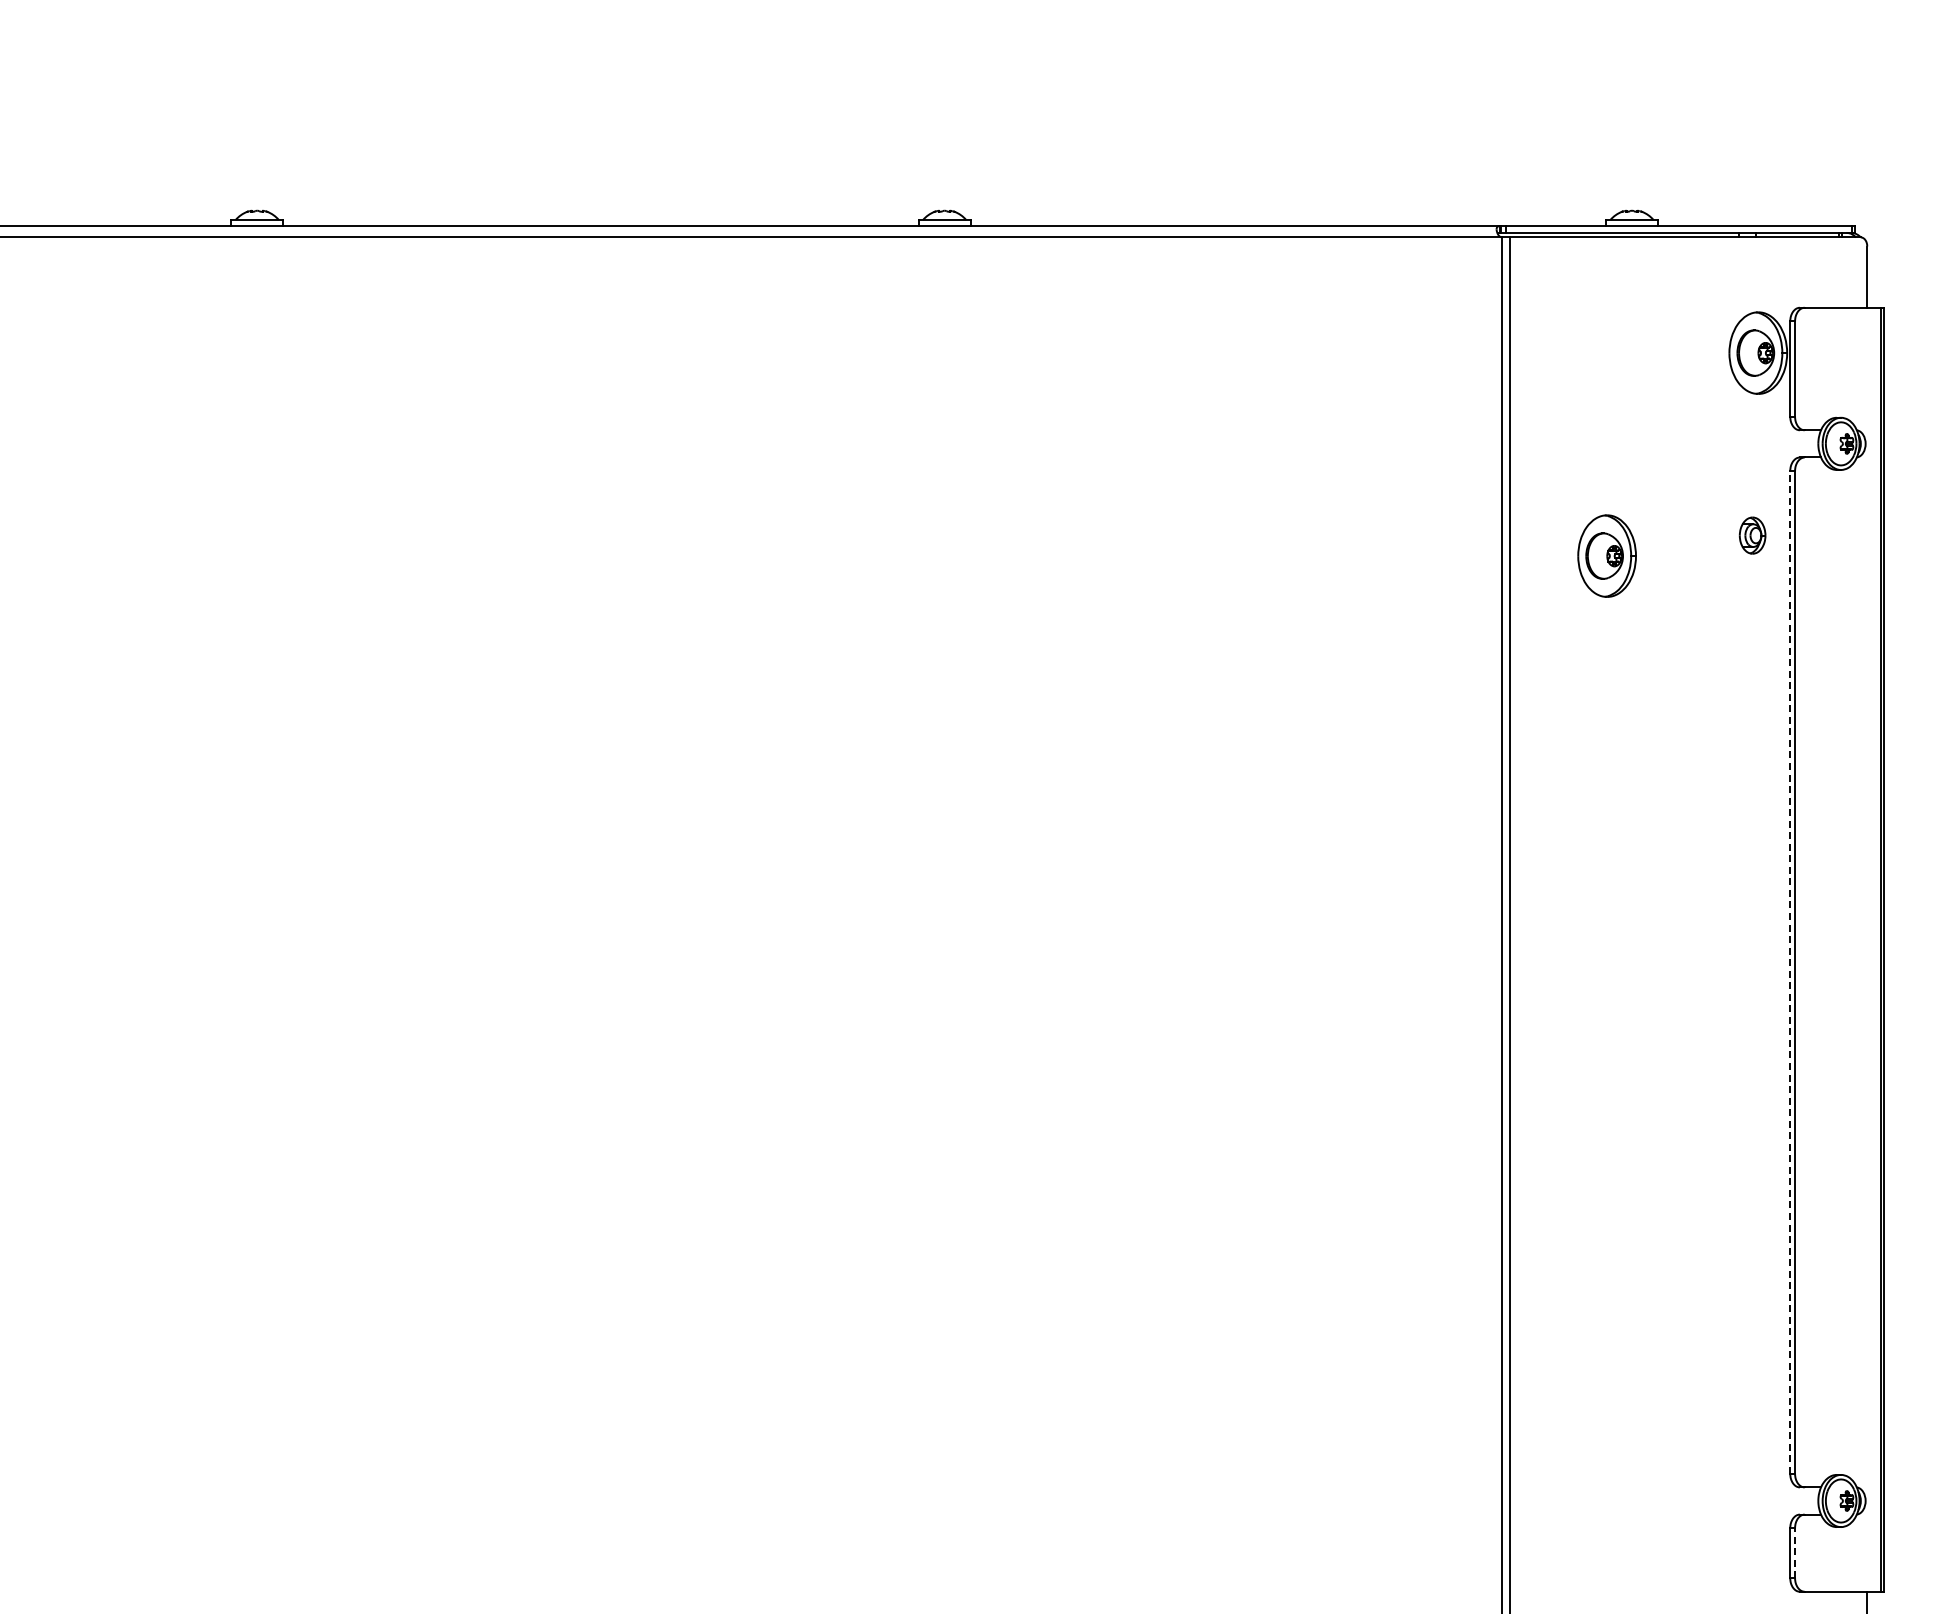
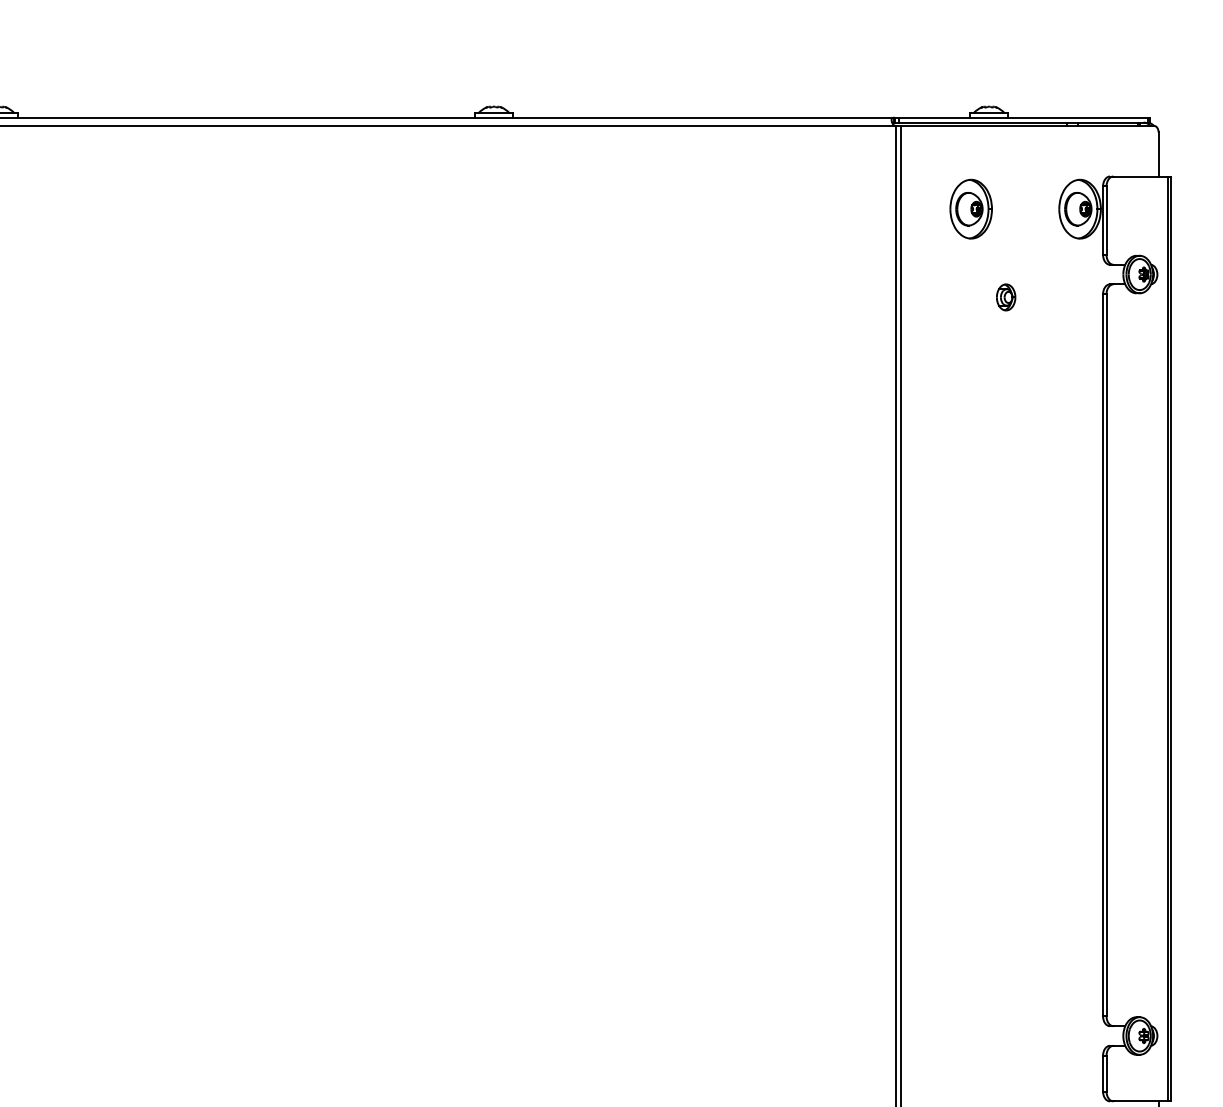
part: (1752, 535) -> (1006, 297), moved
part: (1606, 555) -> (970, 208), moved
line: (1790, 971) -> (1103, 654), dashed -> solid
line: (1795, 1553) -> (1106, 1073), dashed -> solid

